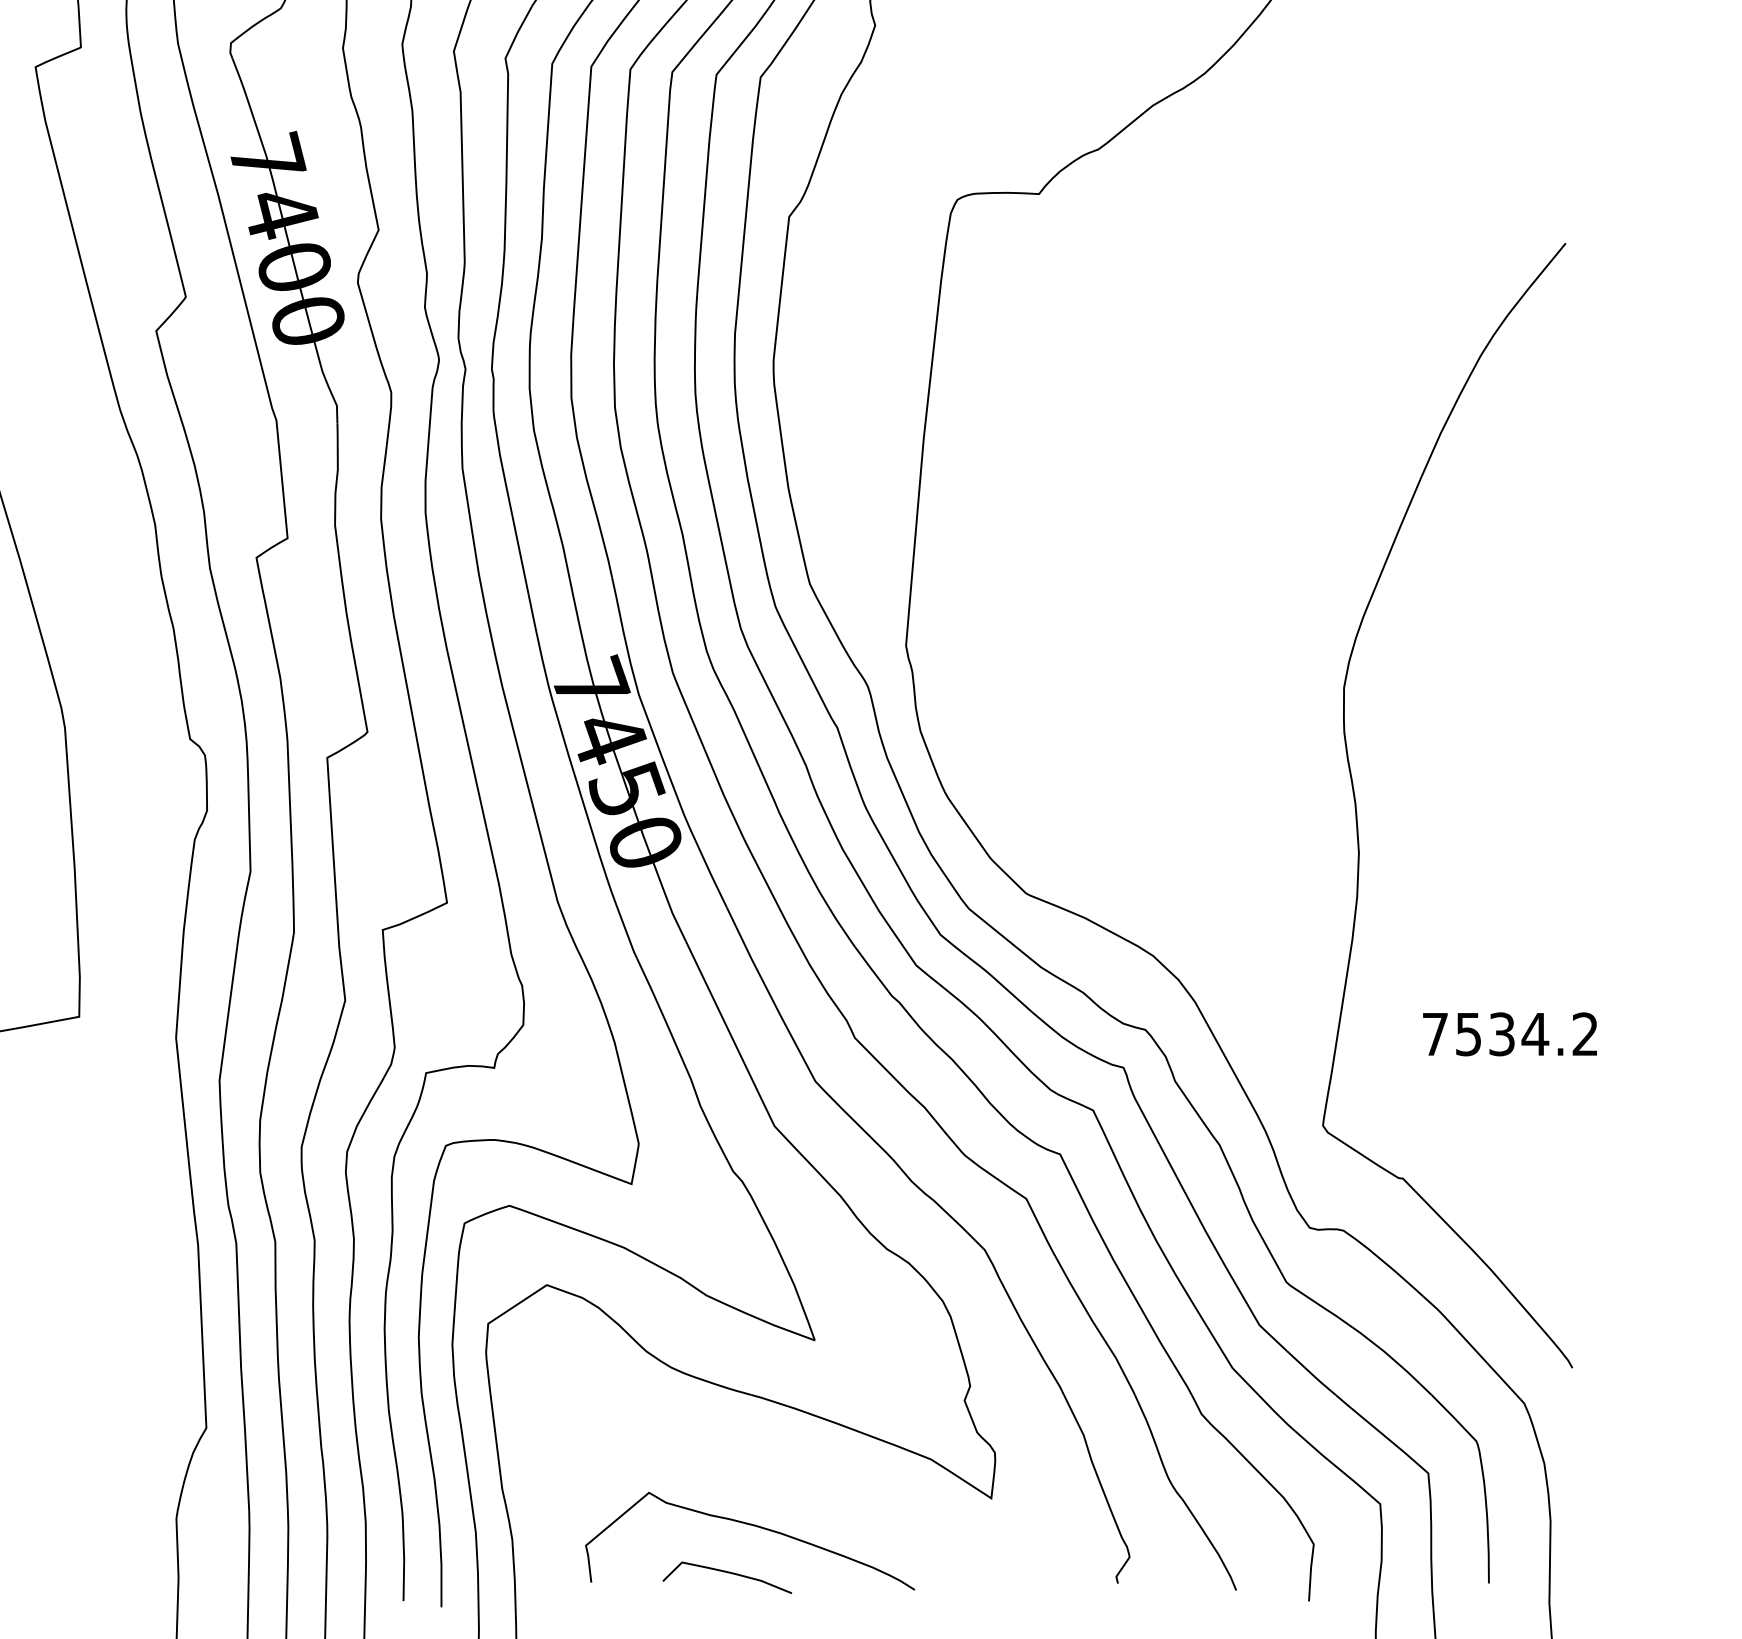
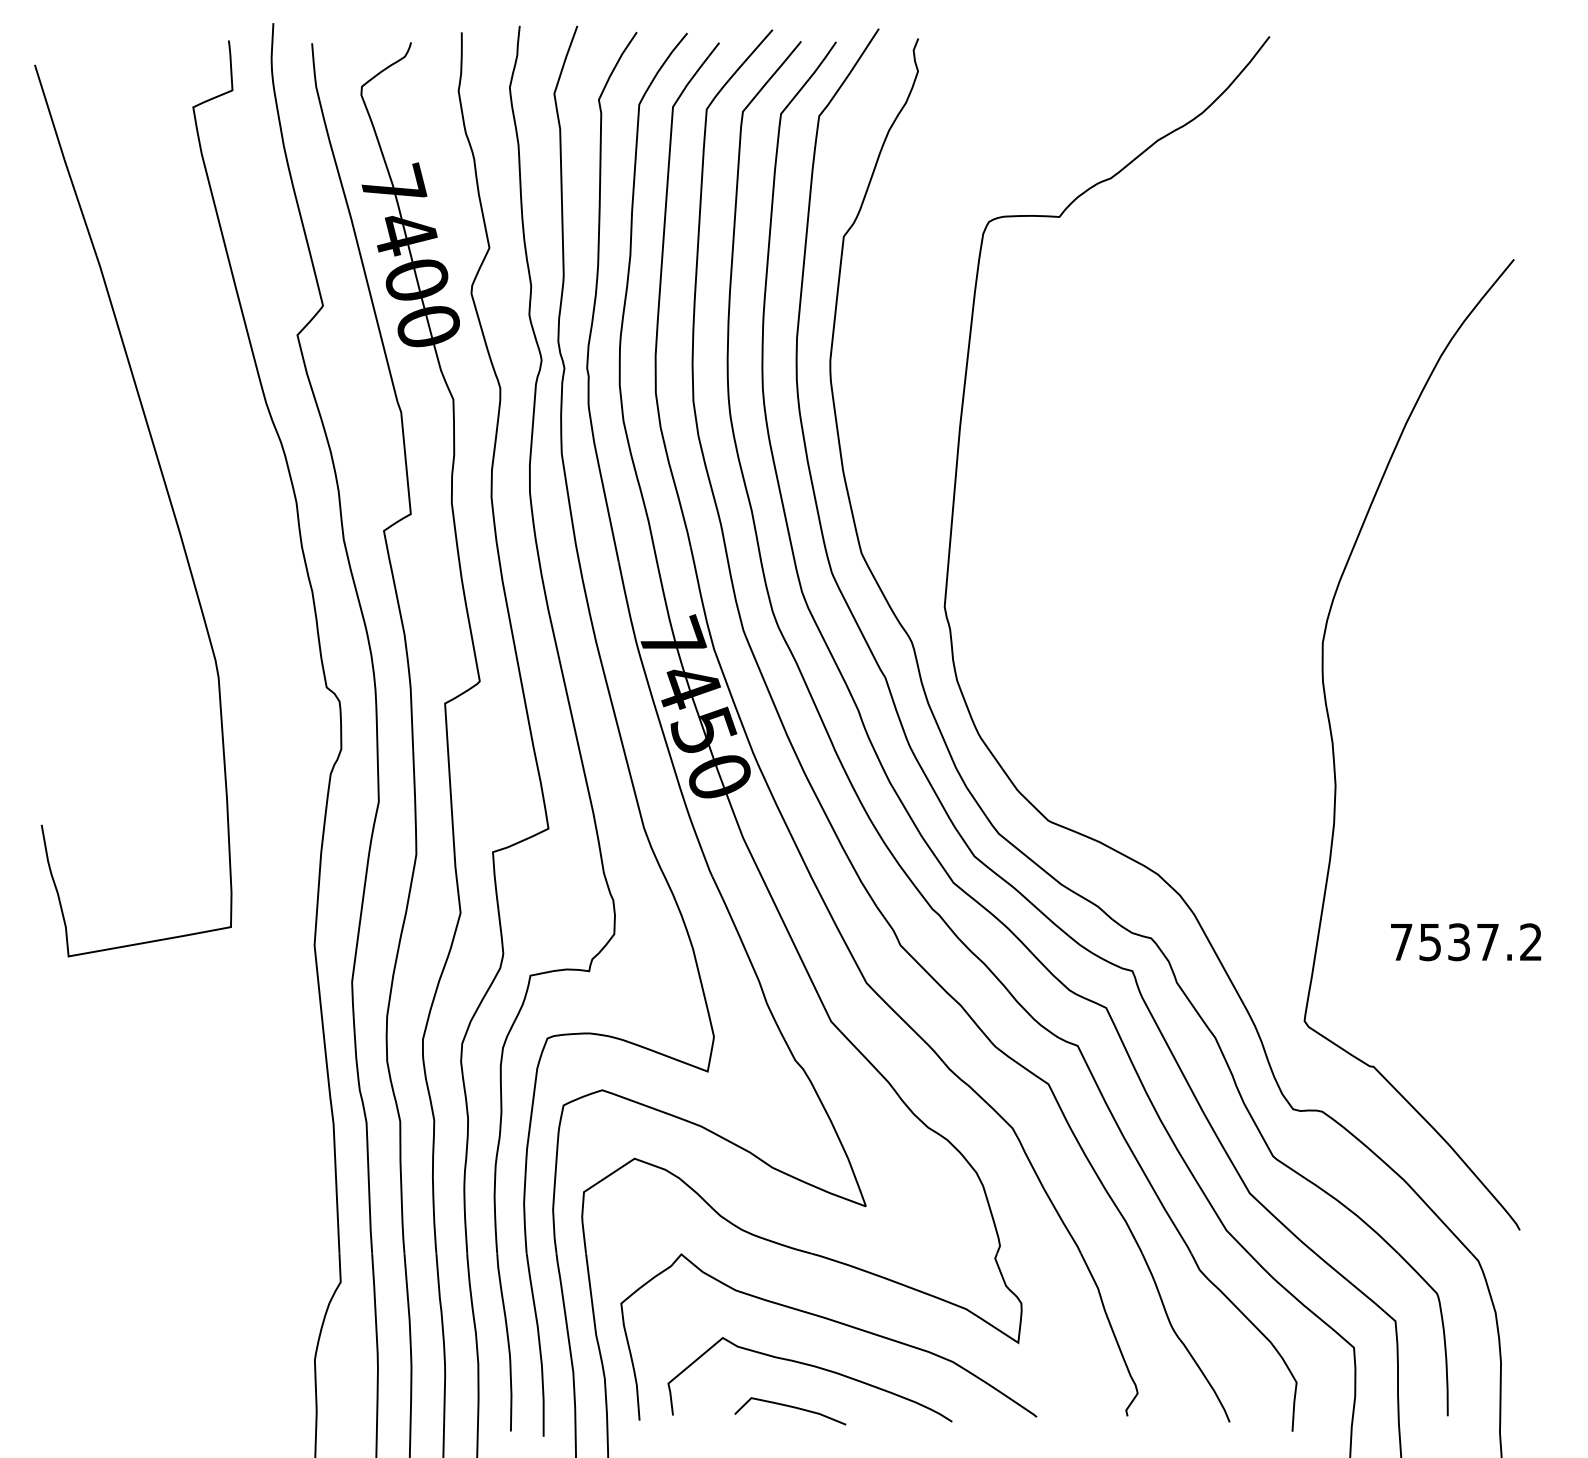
text: (1534, 1034) -> (1487, 942), 7534.2 -> 7537.2
curve: (774, 1473) -> (831, 1321), added

